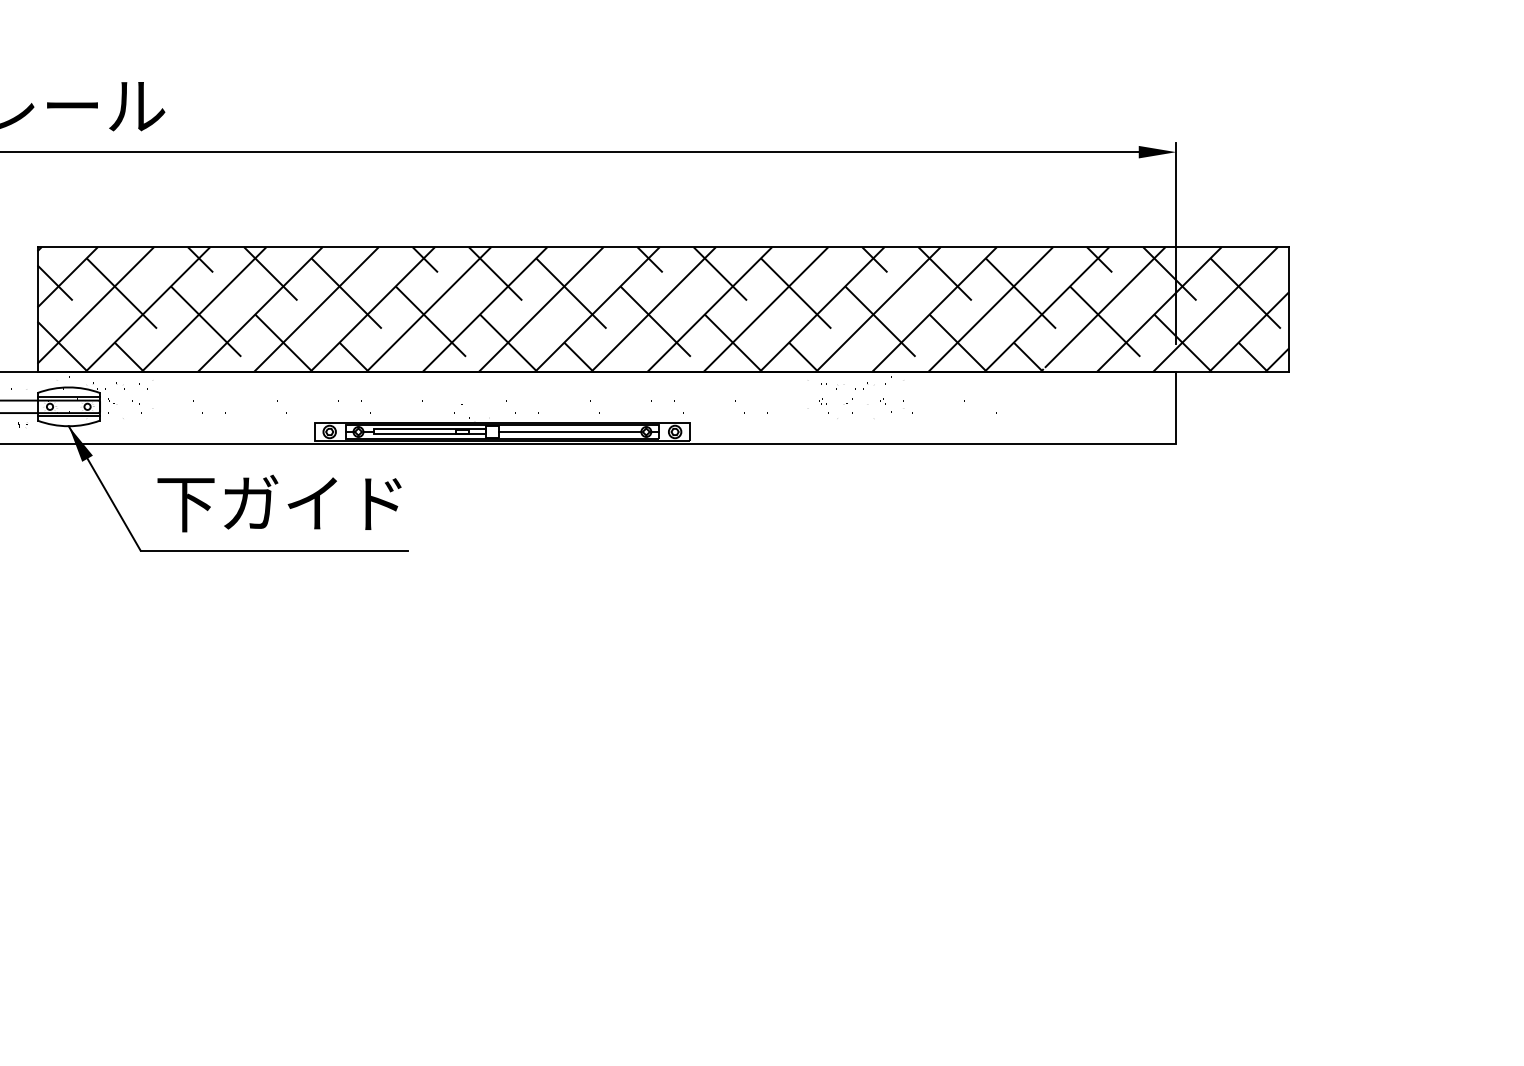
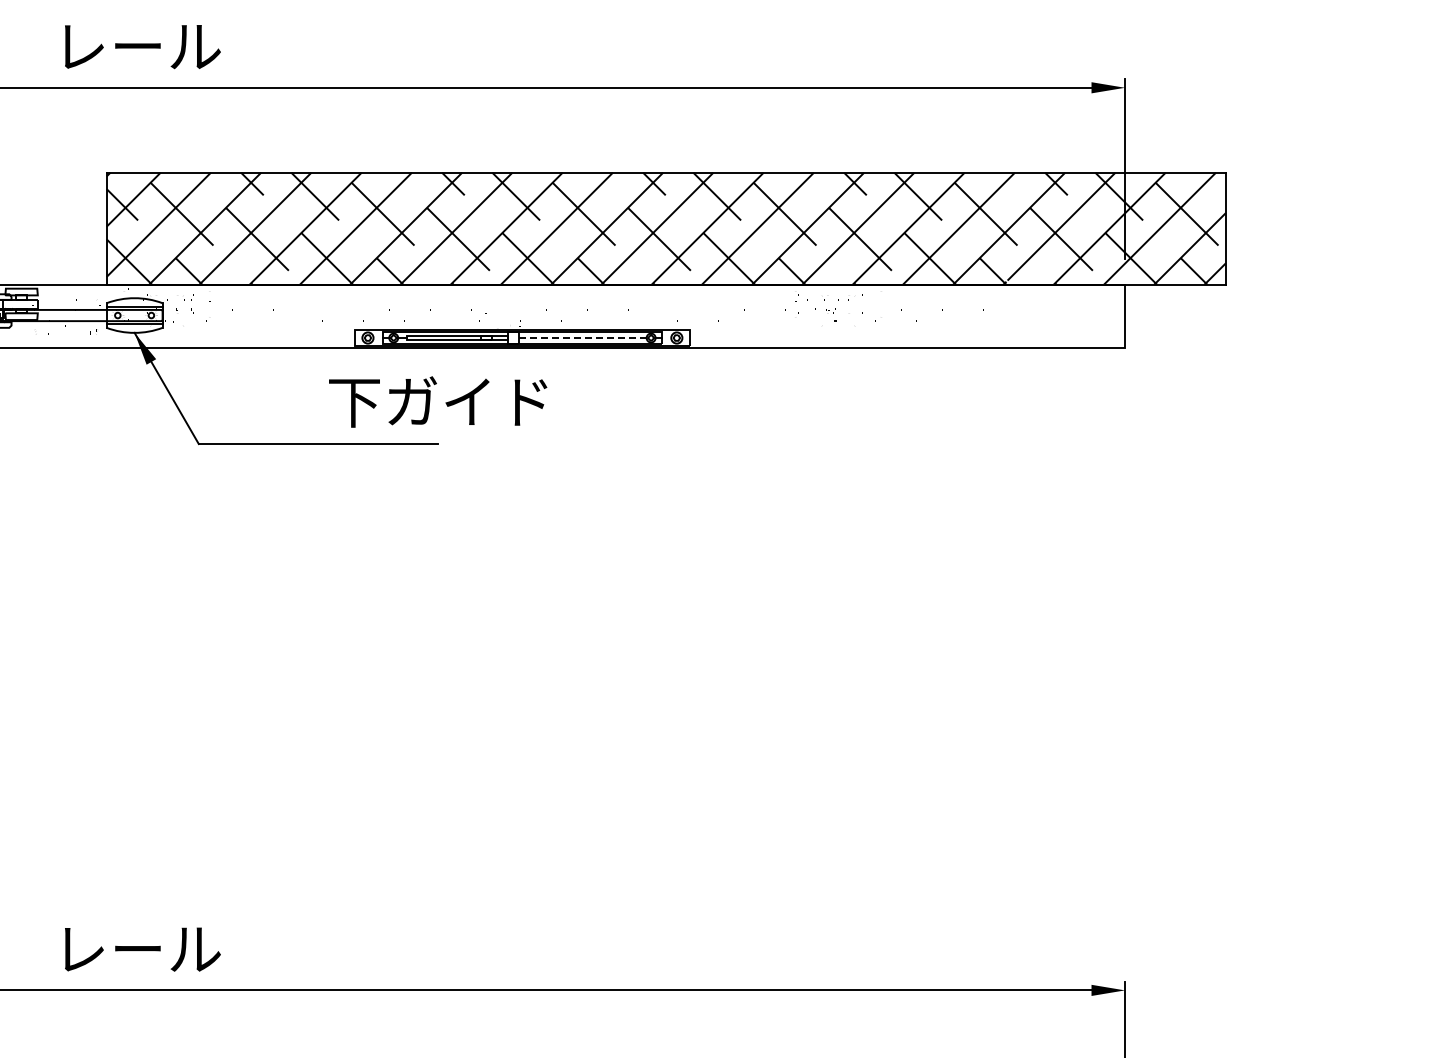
line: (569, 432) -> (582, 338), solid -> dashed
text: (279, 502) -> (438, 401), moved

